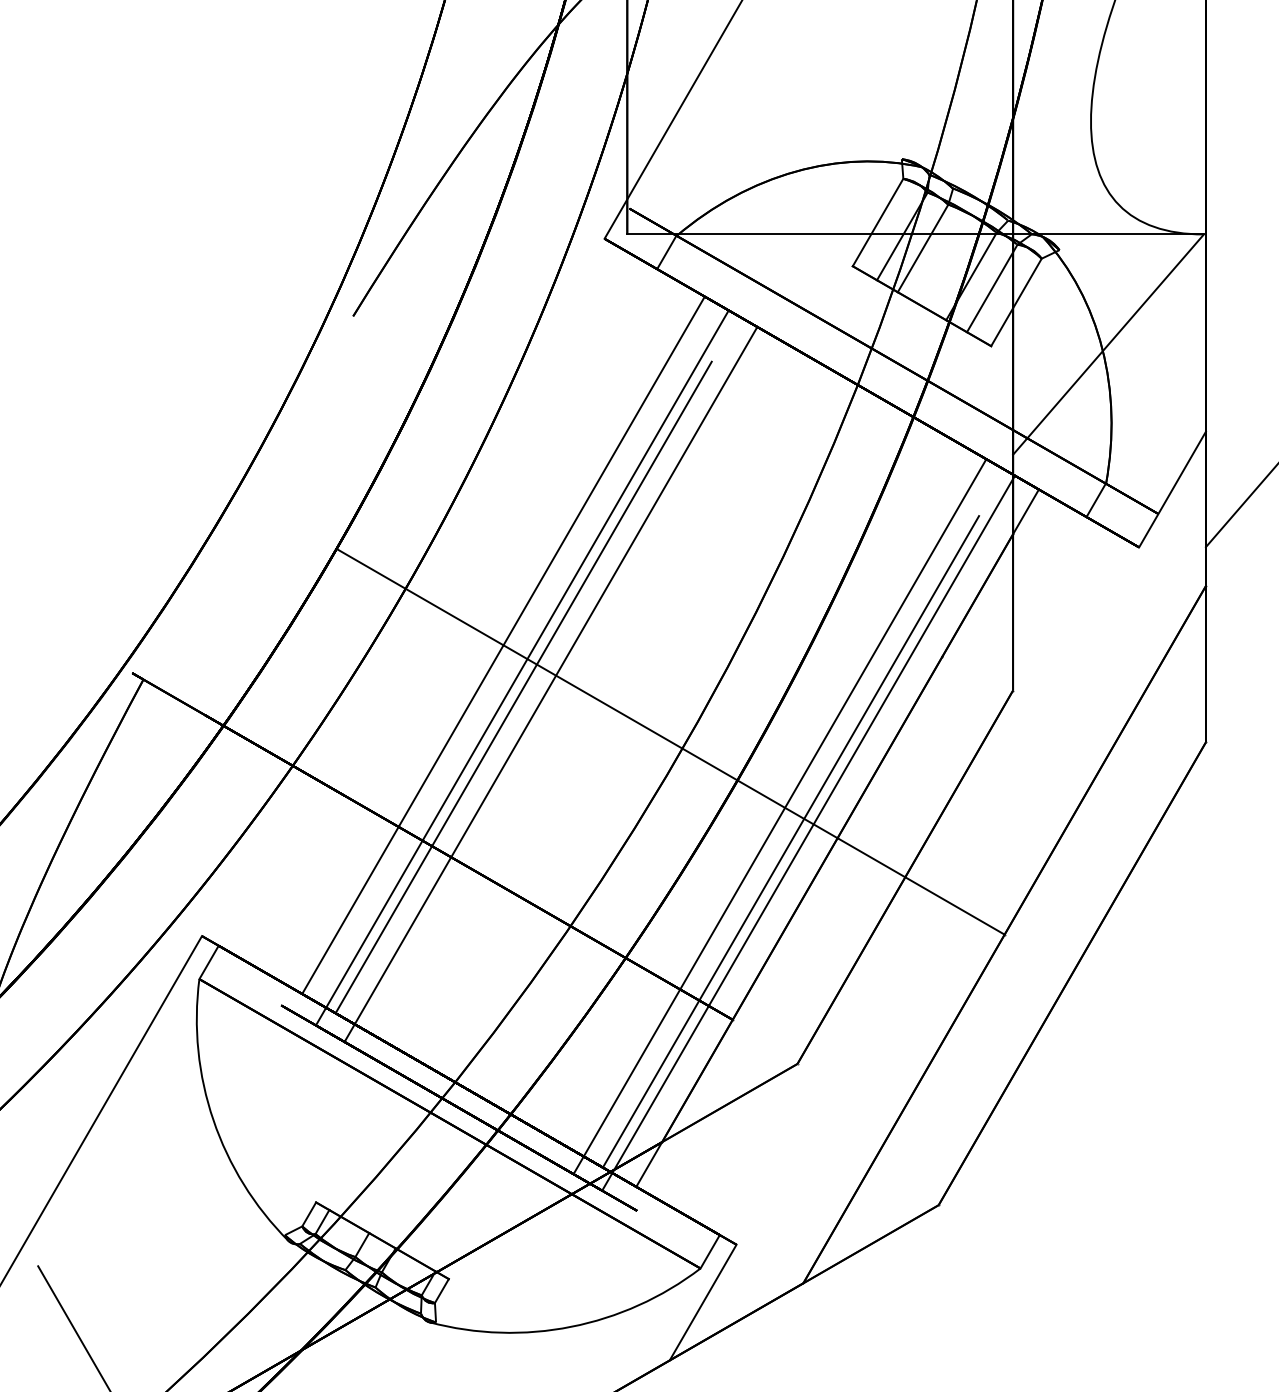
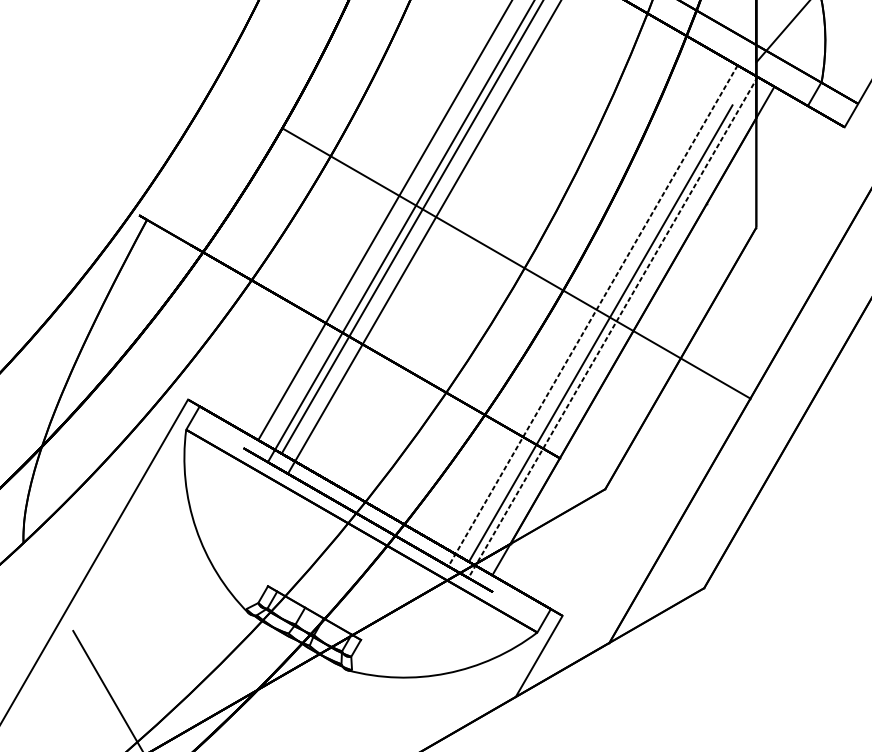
line: (779, 816) -> (592, 315), solid -> dashed
line: (808, 833) -> (613, 327), solid -> dashed

